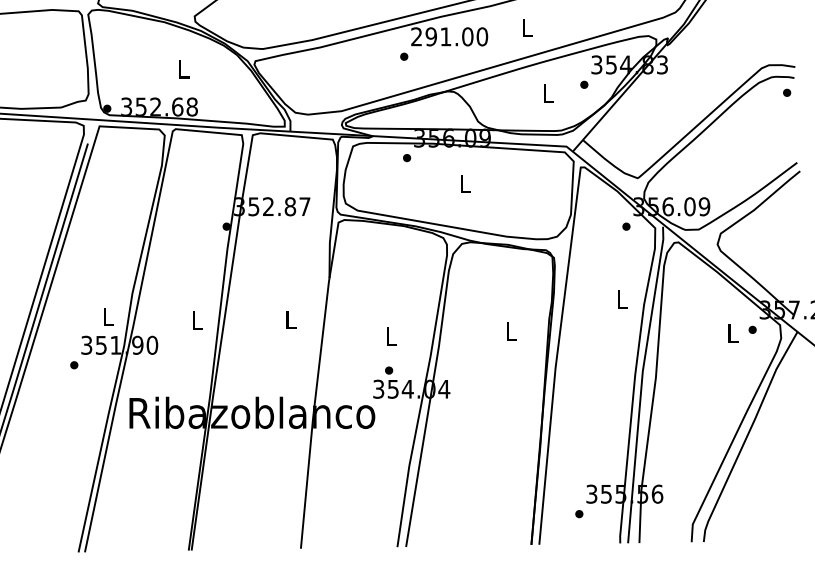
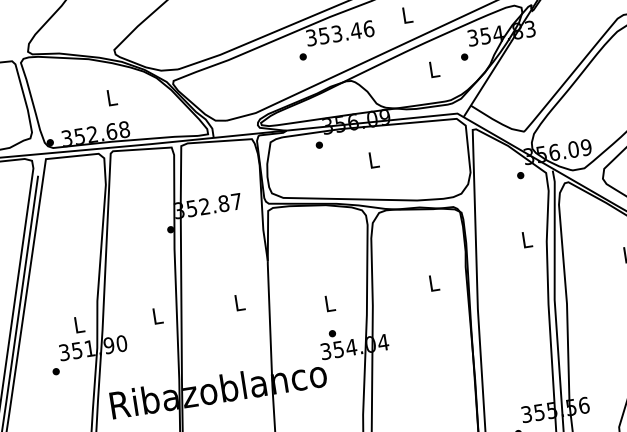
text: (449, 36) -> (340, 33), 291.00 -> 353.46

